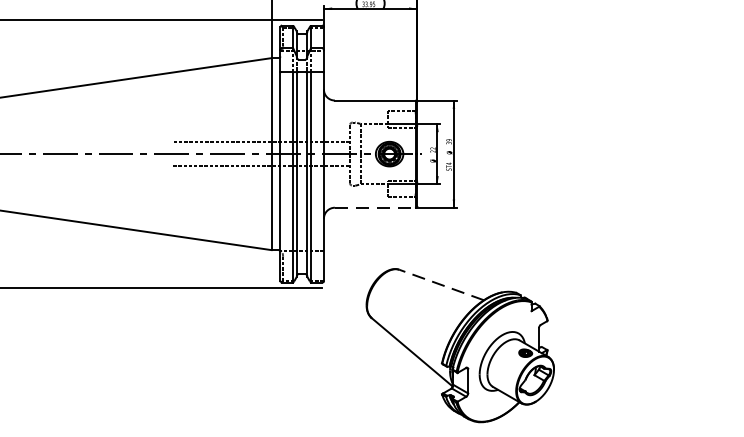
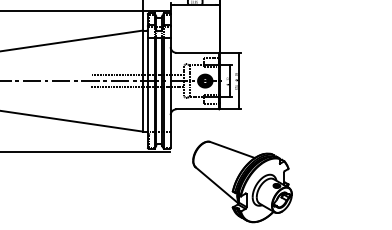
line: (376, 208) -> (198, 109), dashed -> solid
line: (441, 285) -> (232, 150), dashed -> solid

